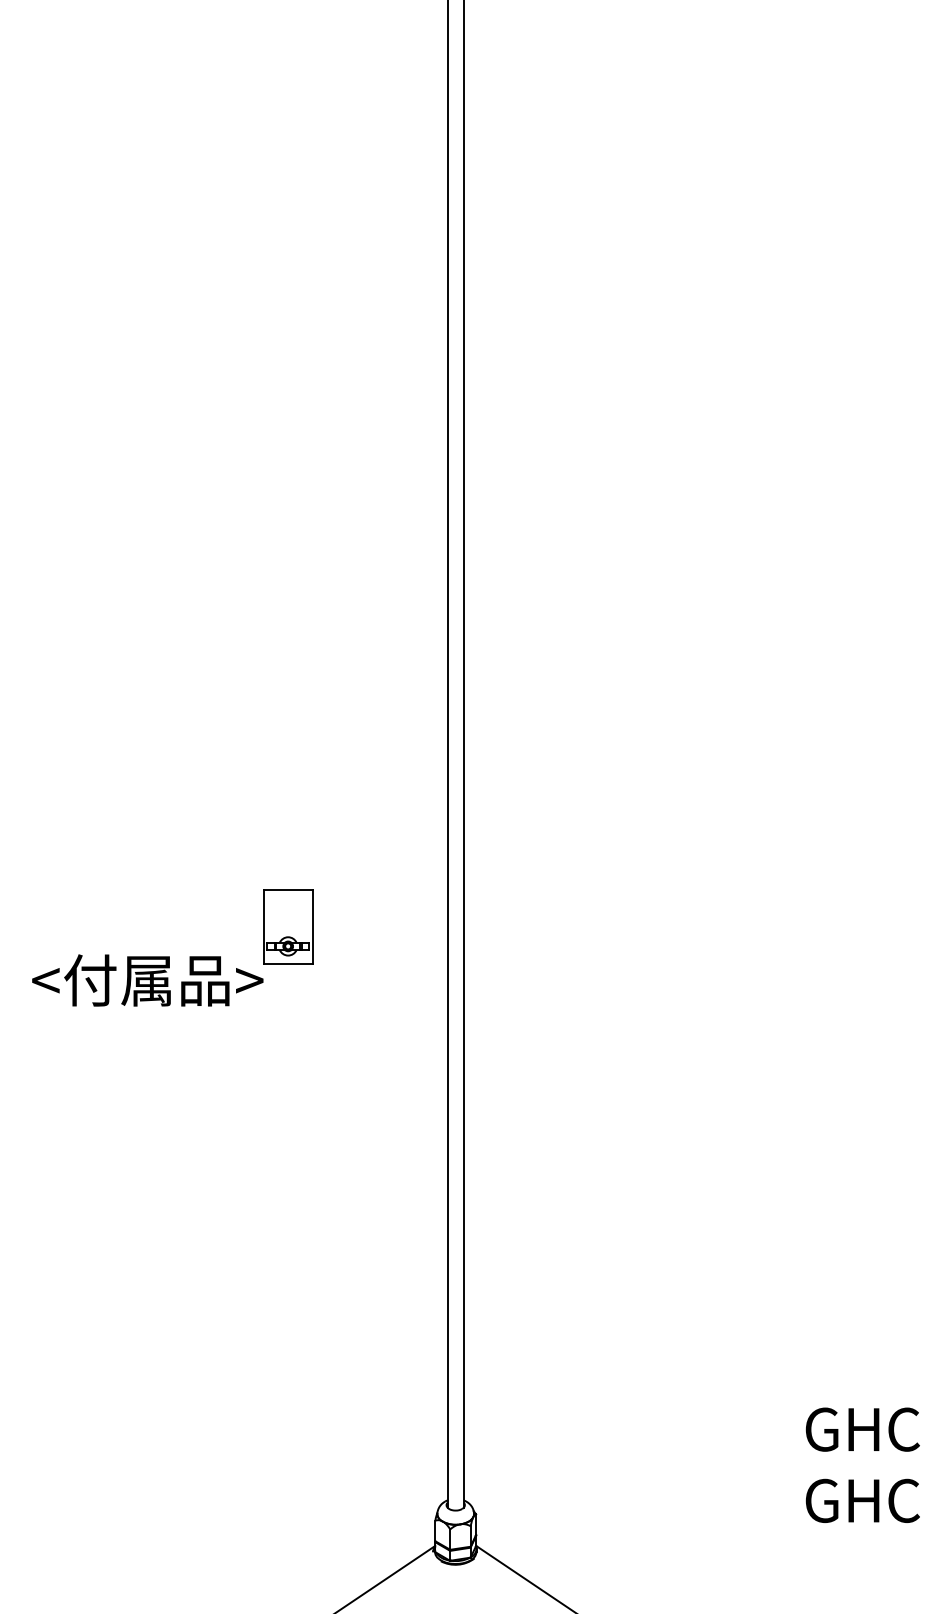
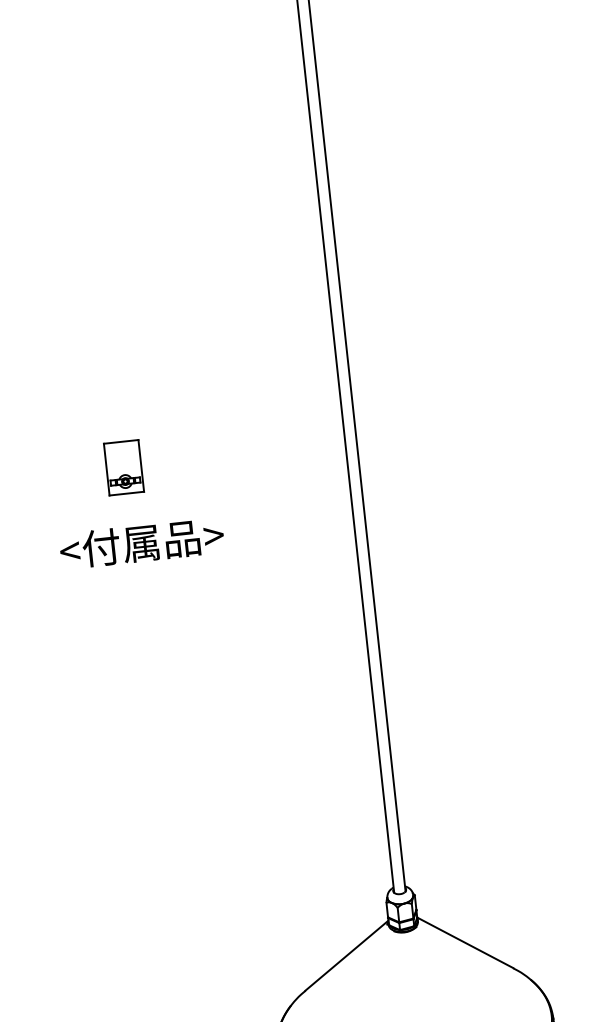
part: (288, 926) -> (124, 467), moved

